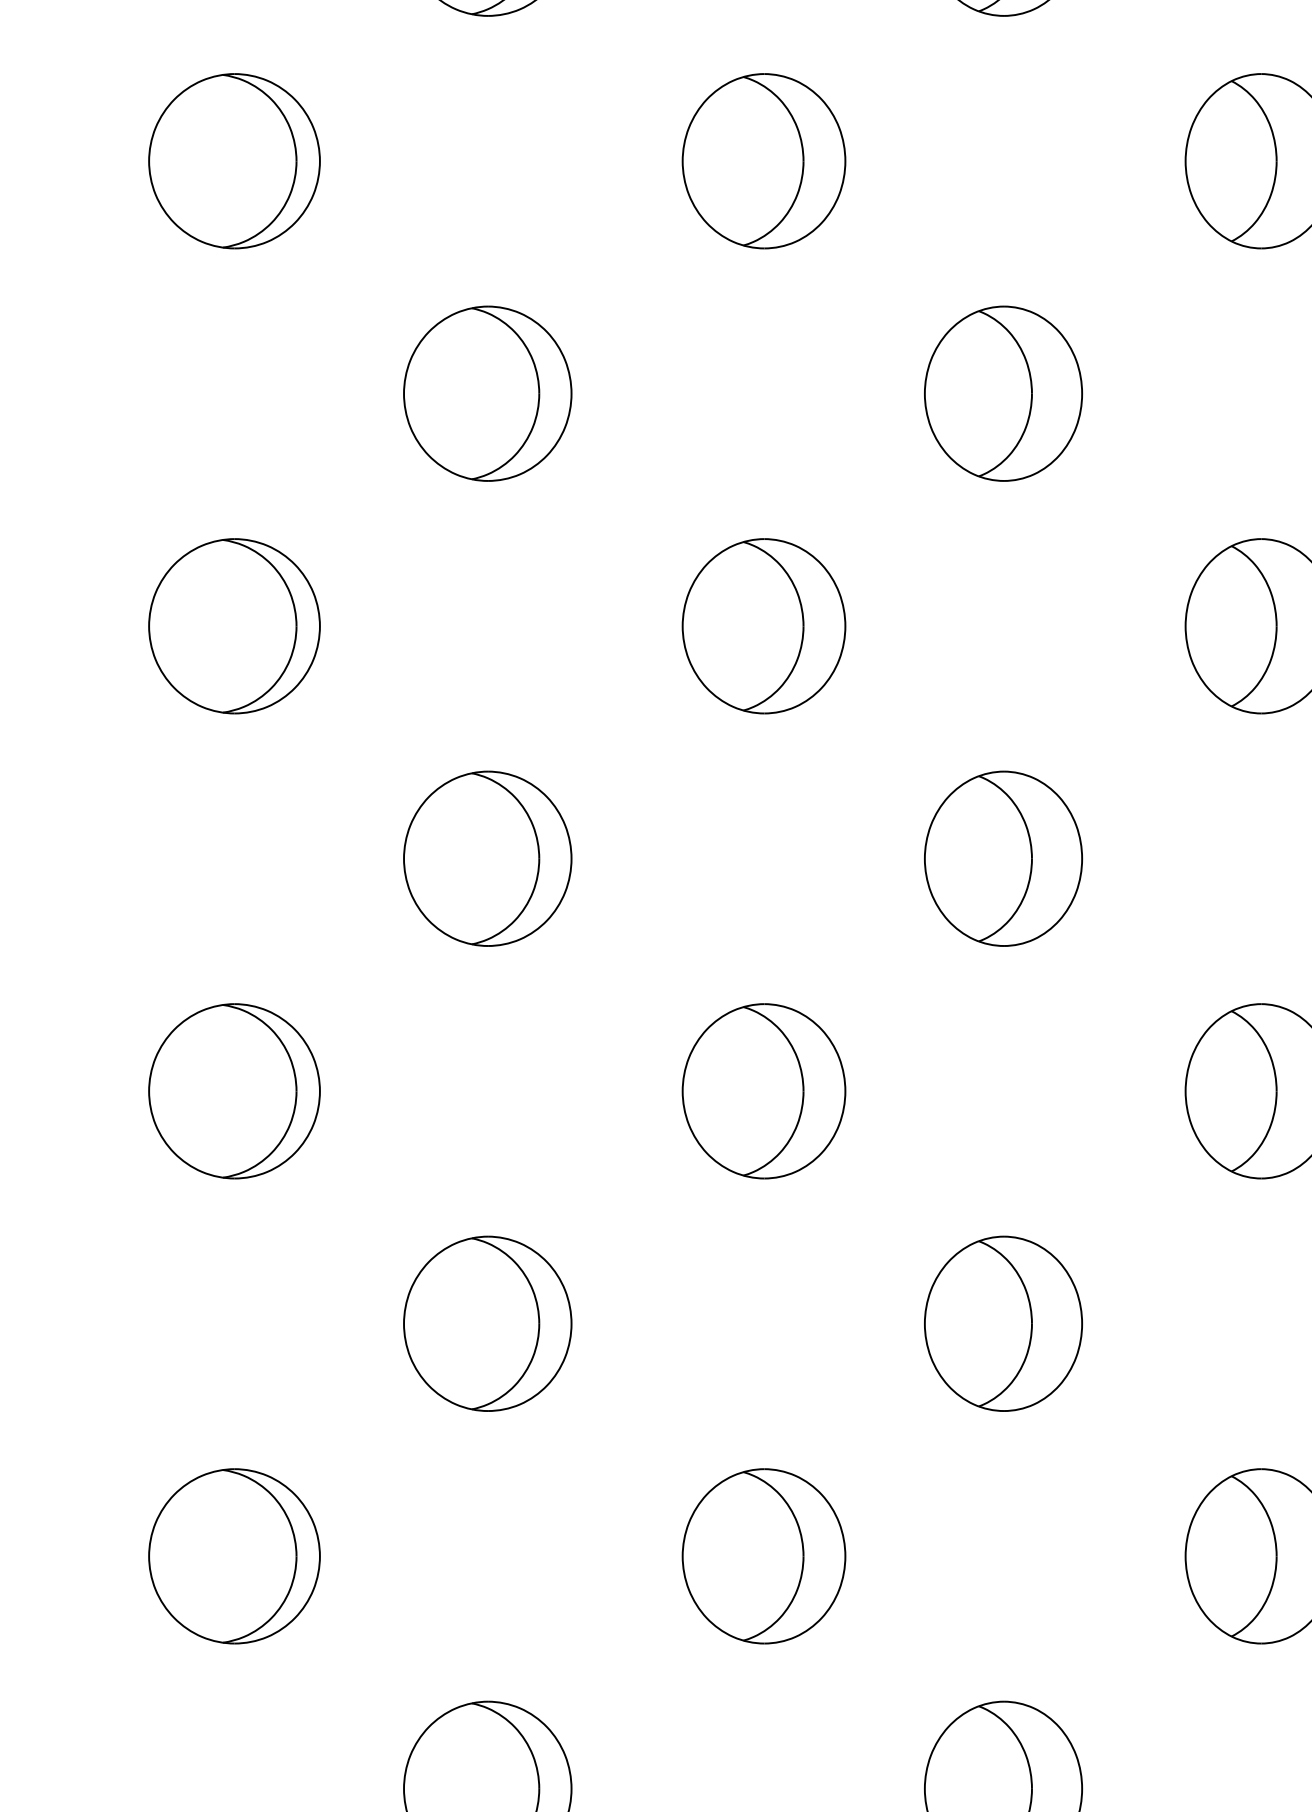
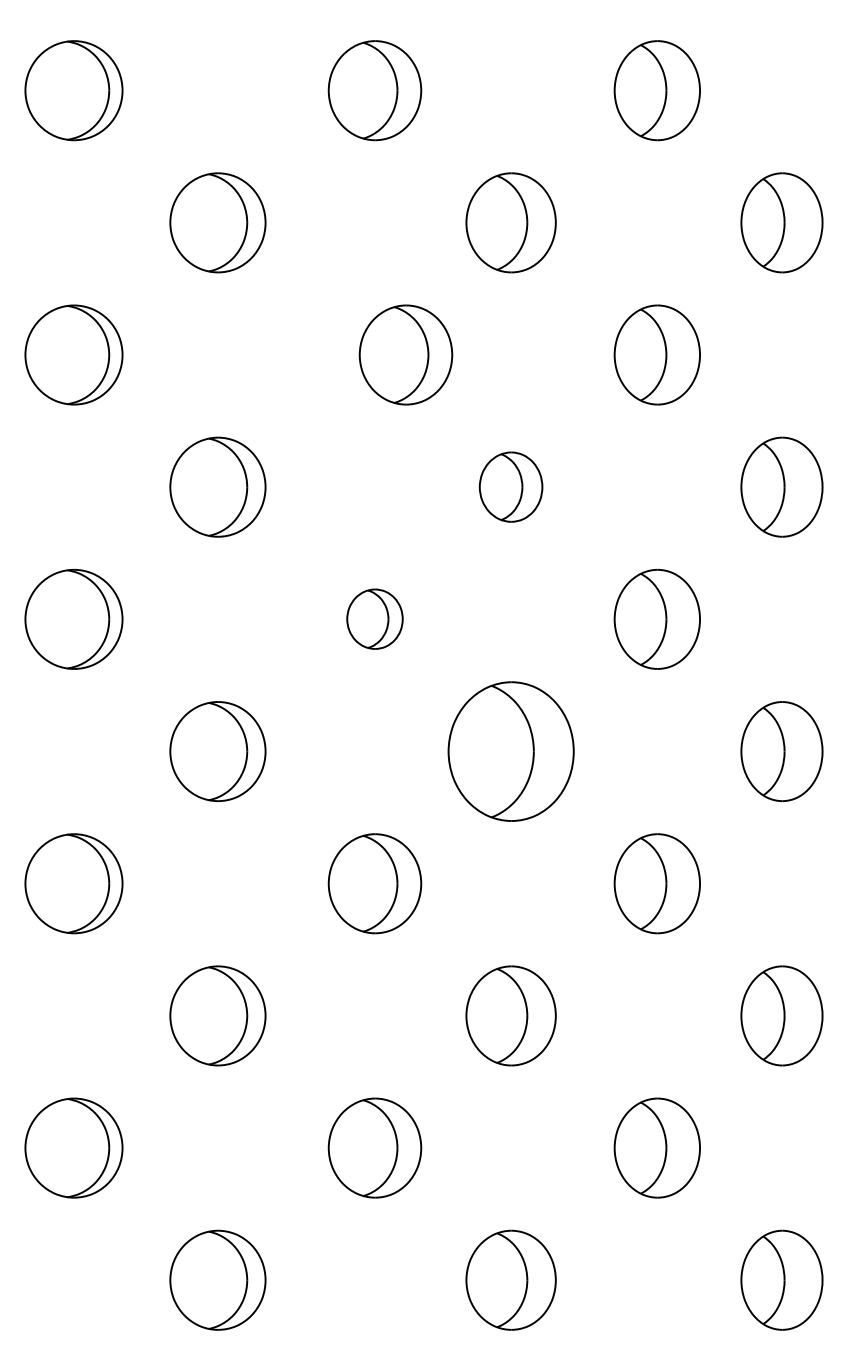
part: (763, 160) -> (405, 354), moved
part: (1002, 392) -> (510, 486), size x0.7
part: (763, 624) -> (374, 618), size x0.6
part: (1002, 858) -> (510, 751), size x1.4

